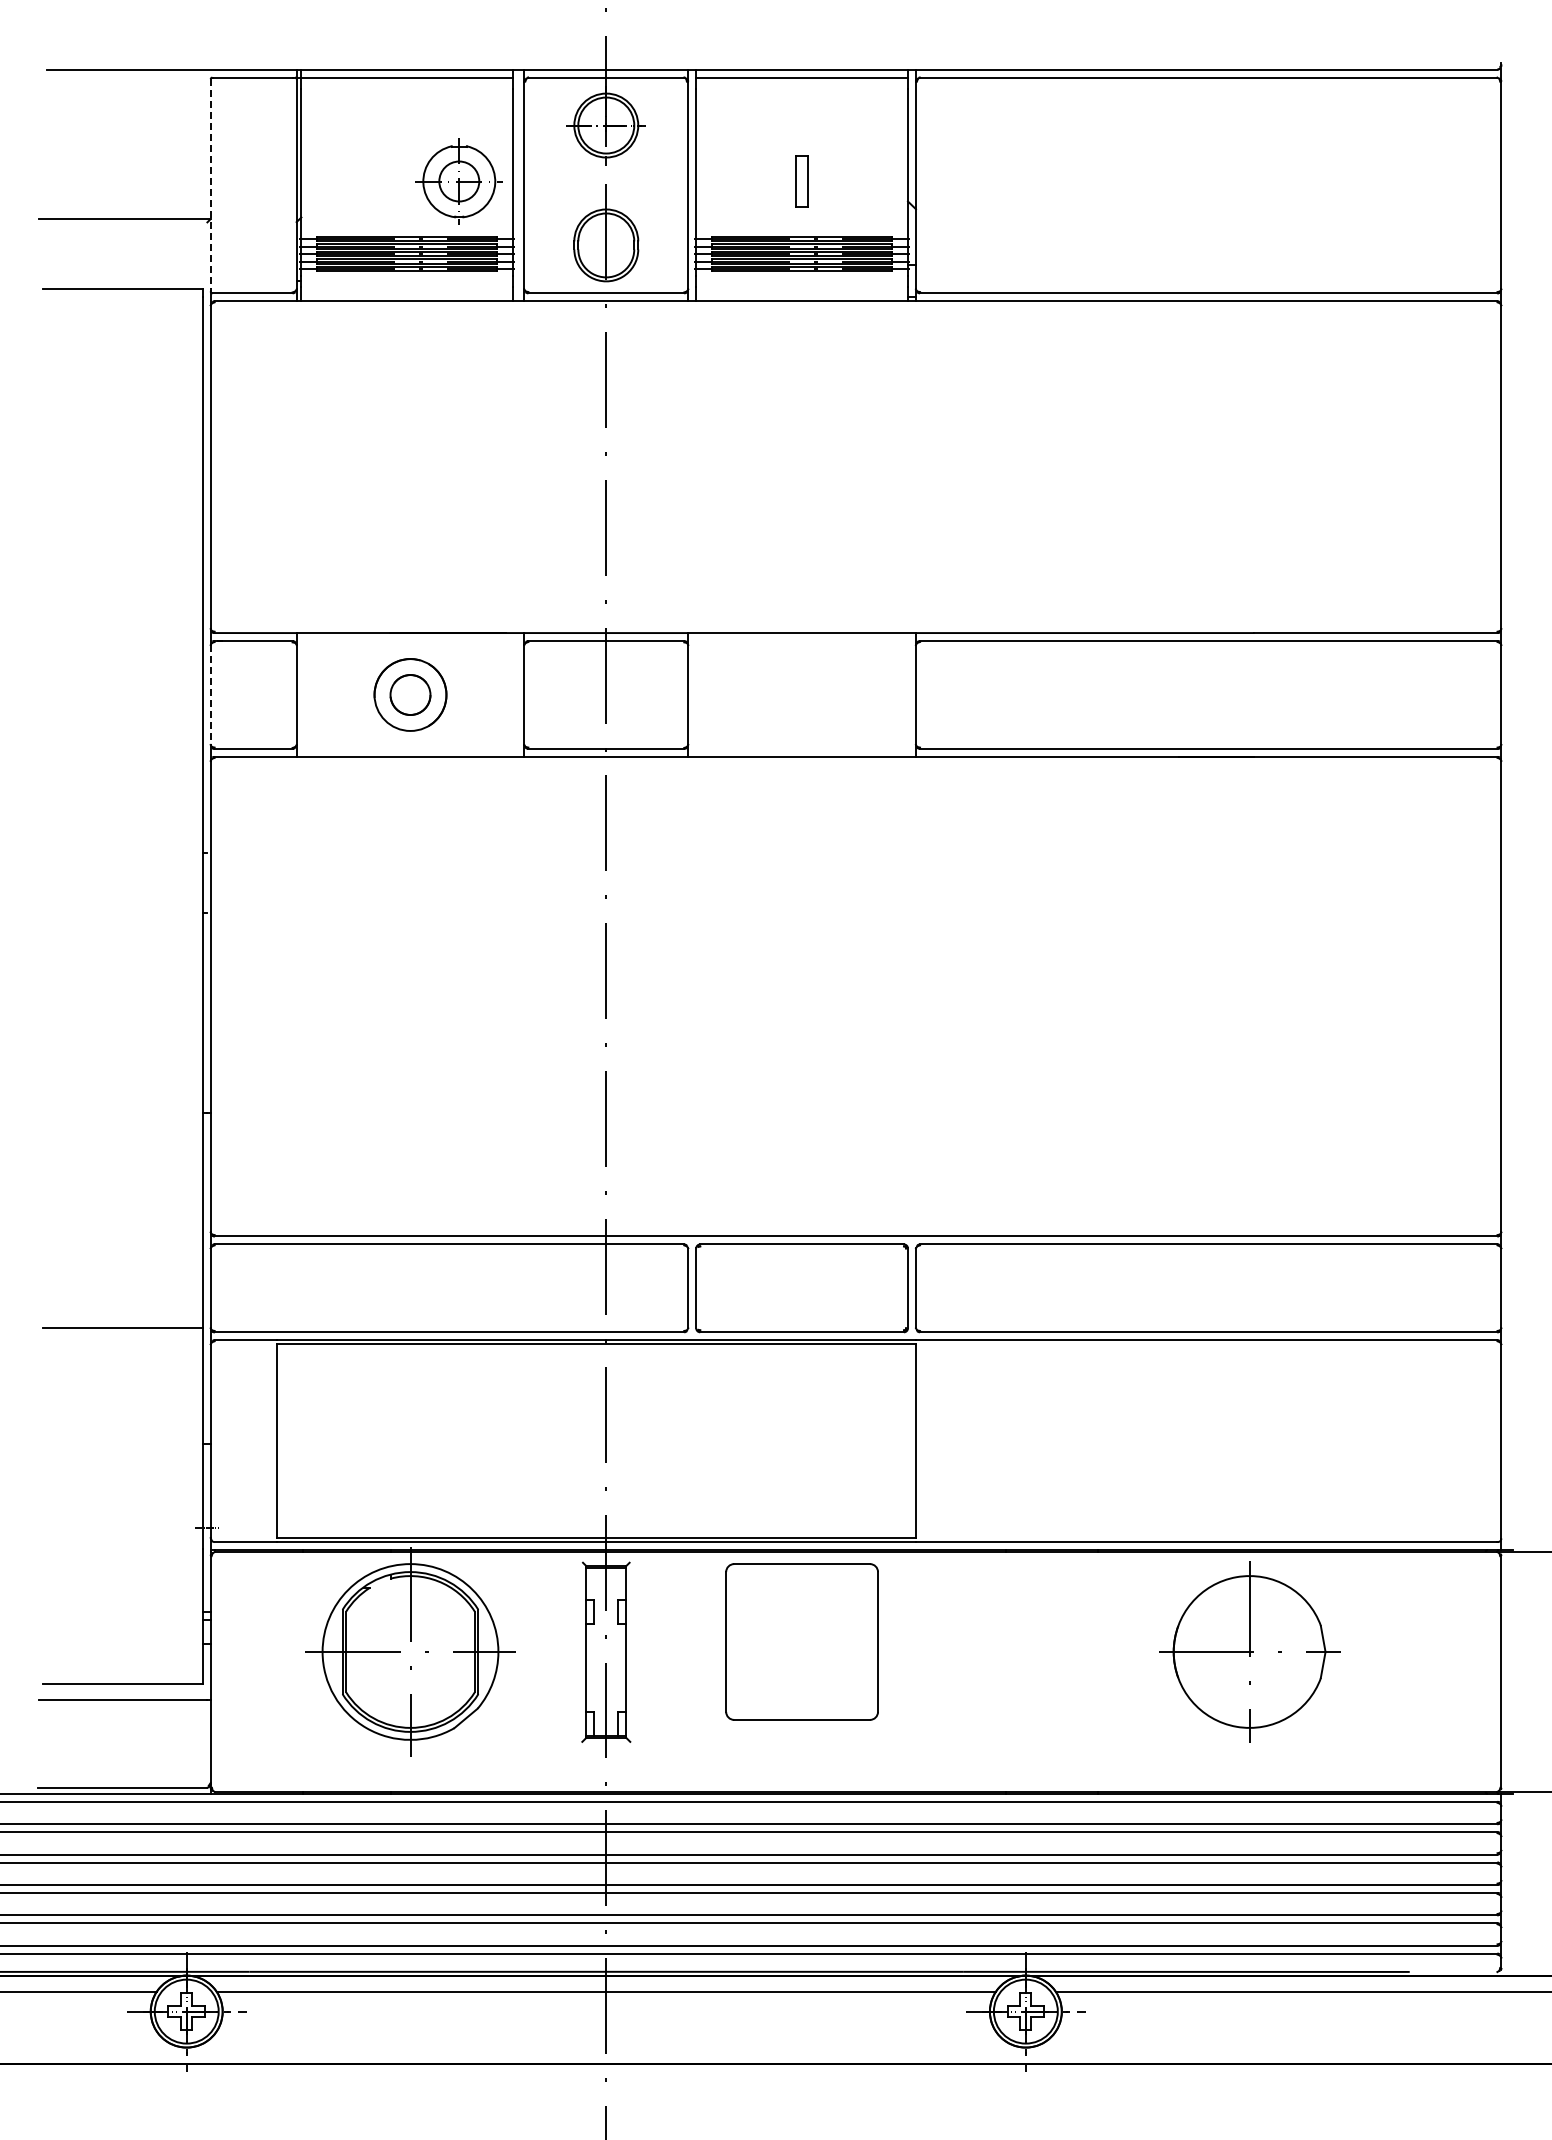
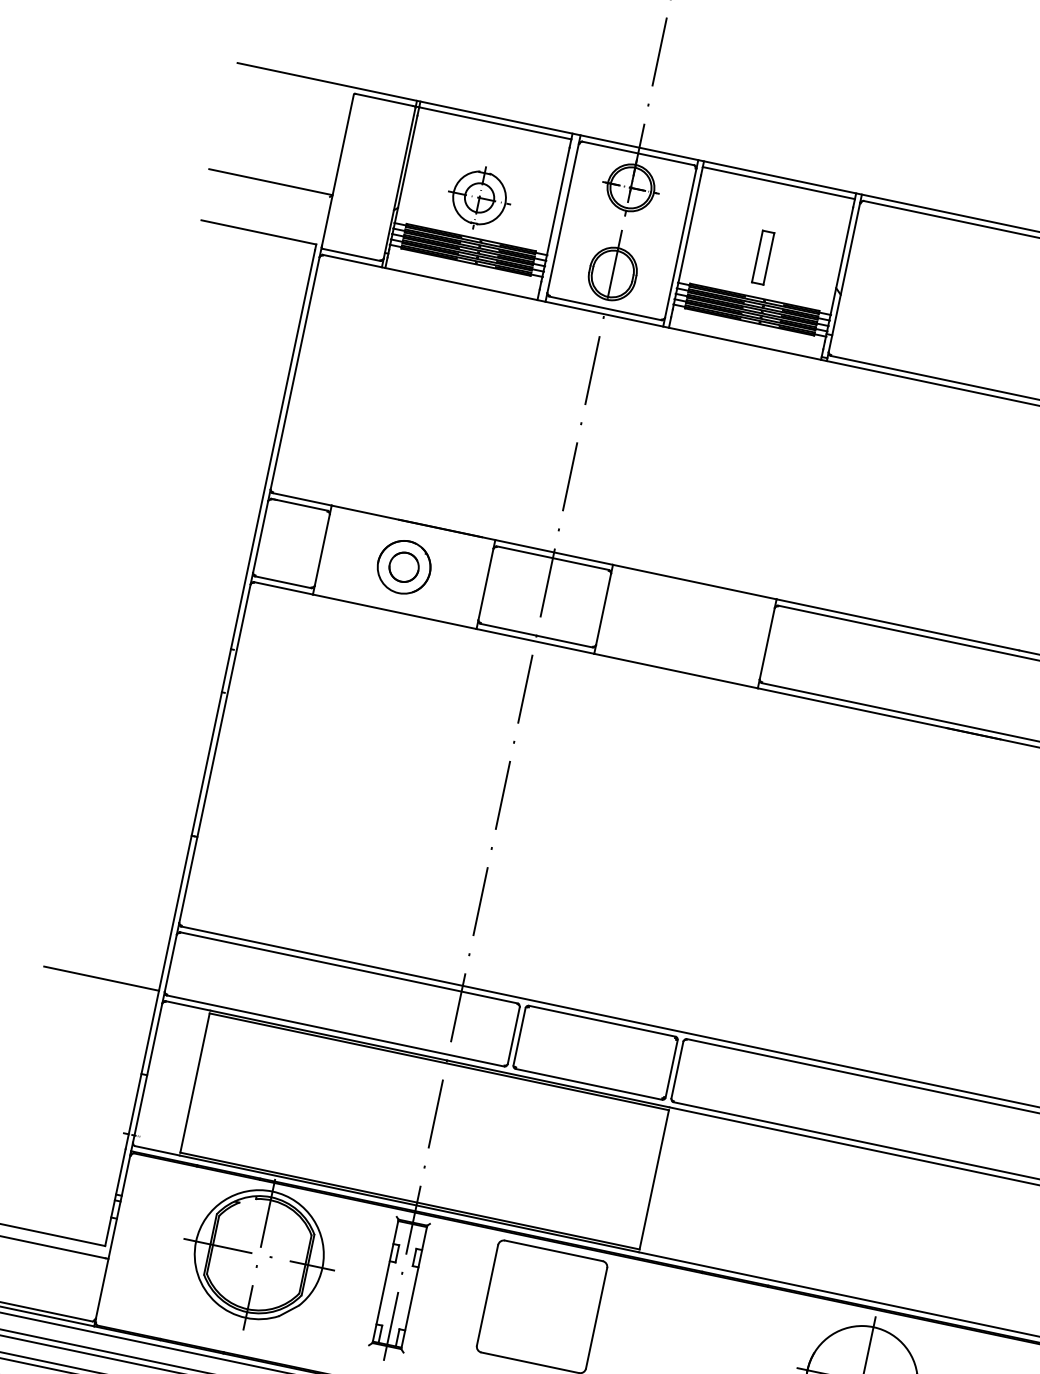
part: (458, 181) -> (478, 197), moved
part: (801, 181) -> (762, 257), size x1.43
line: (210, 184) -> (337, 170), dashed -> solid
line: (210, 694) -> (260, 536), dashed -> solid

